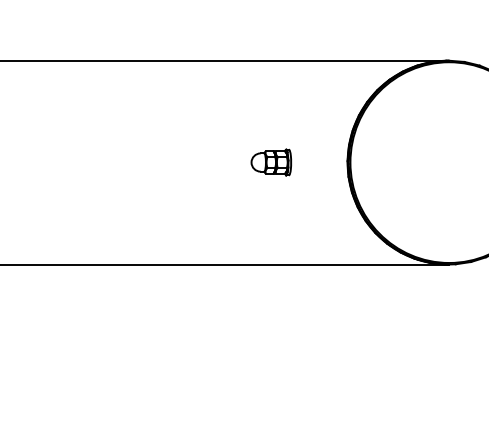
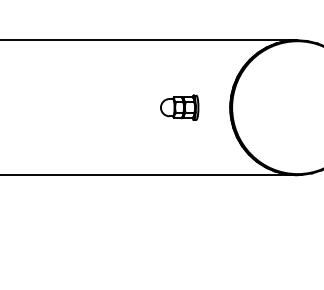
part: (270, 162) -> (179, 107), size x1.43

